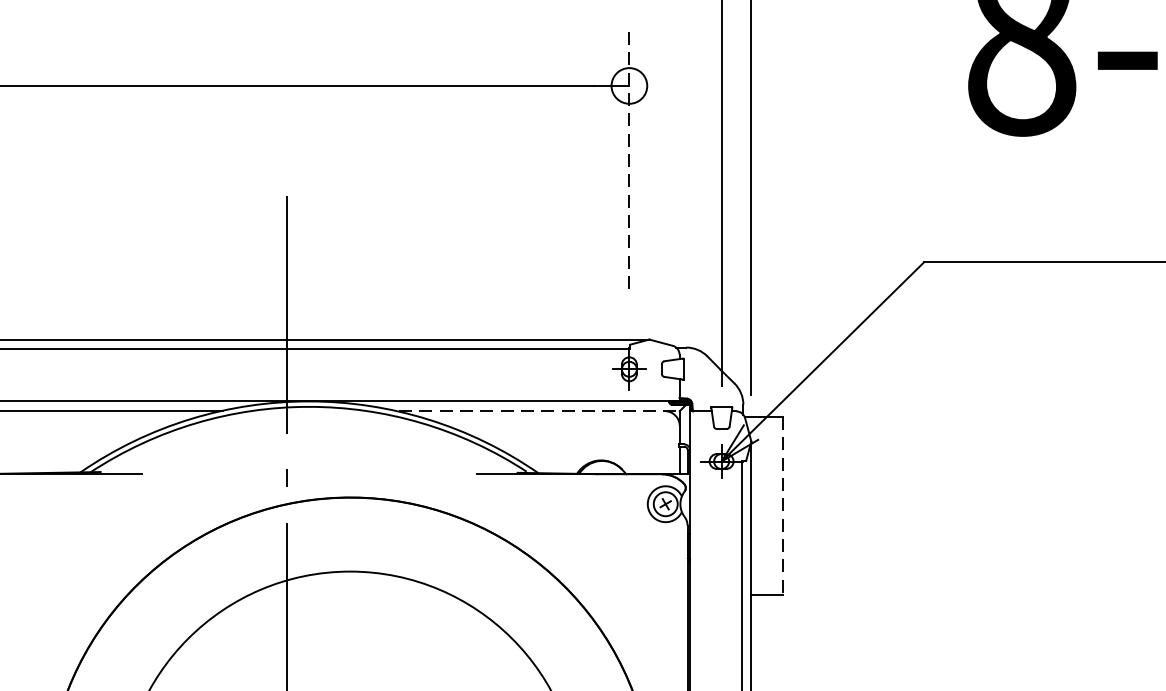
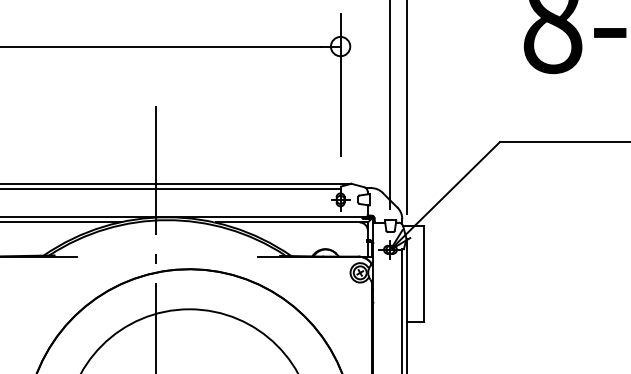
line: (629, 156) -> (340, 84), dashed -> solid
line: (538, 411) -> (291, 222), dashed -> solid
line: (782, 507) -> (423, 274), dashed -> solid

